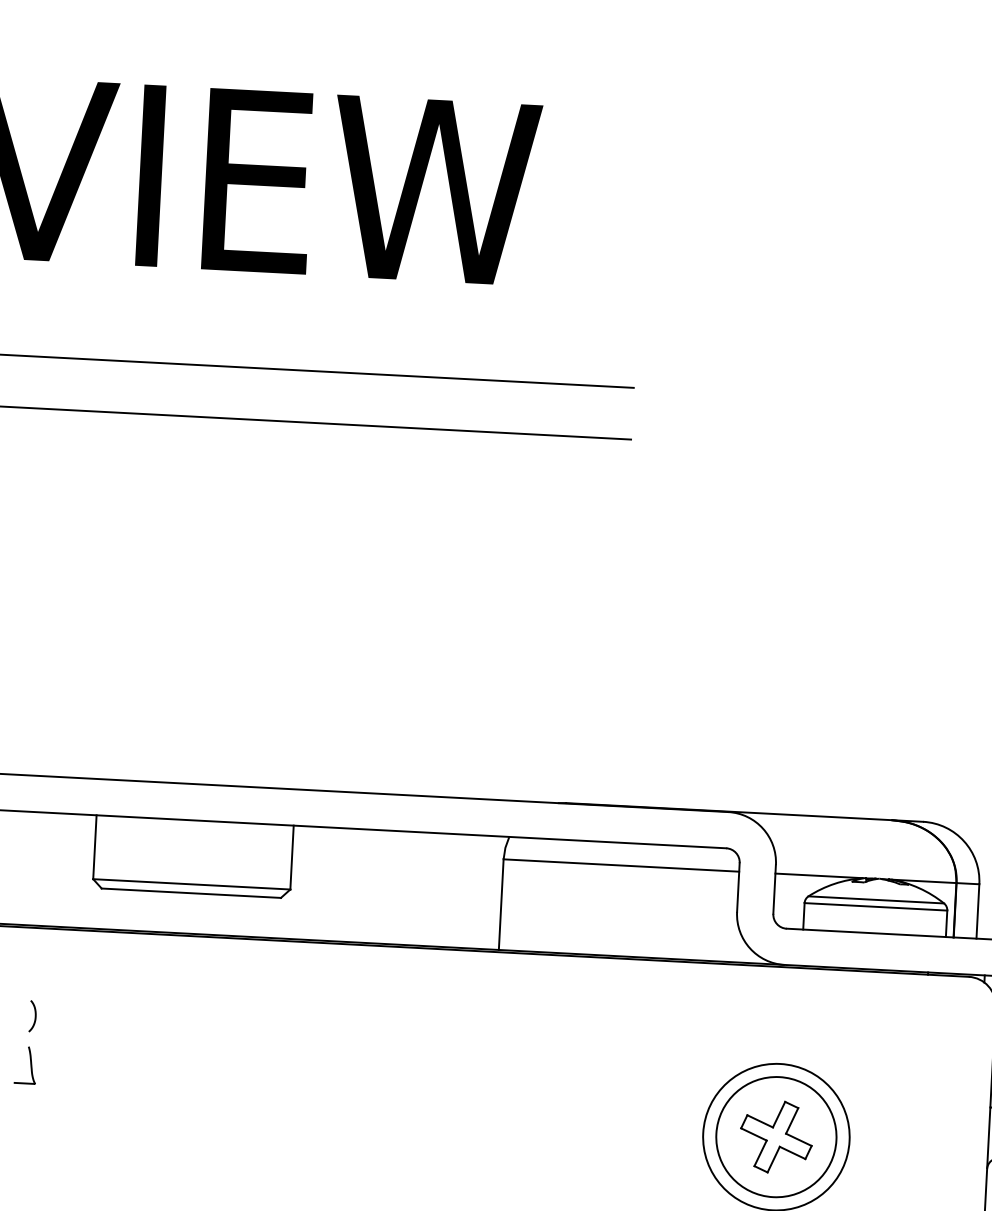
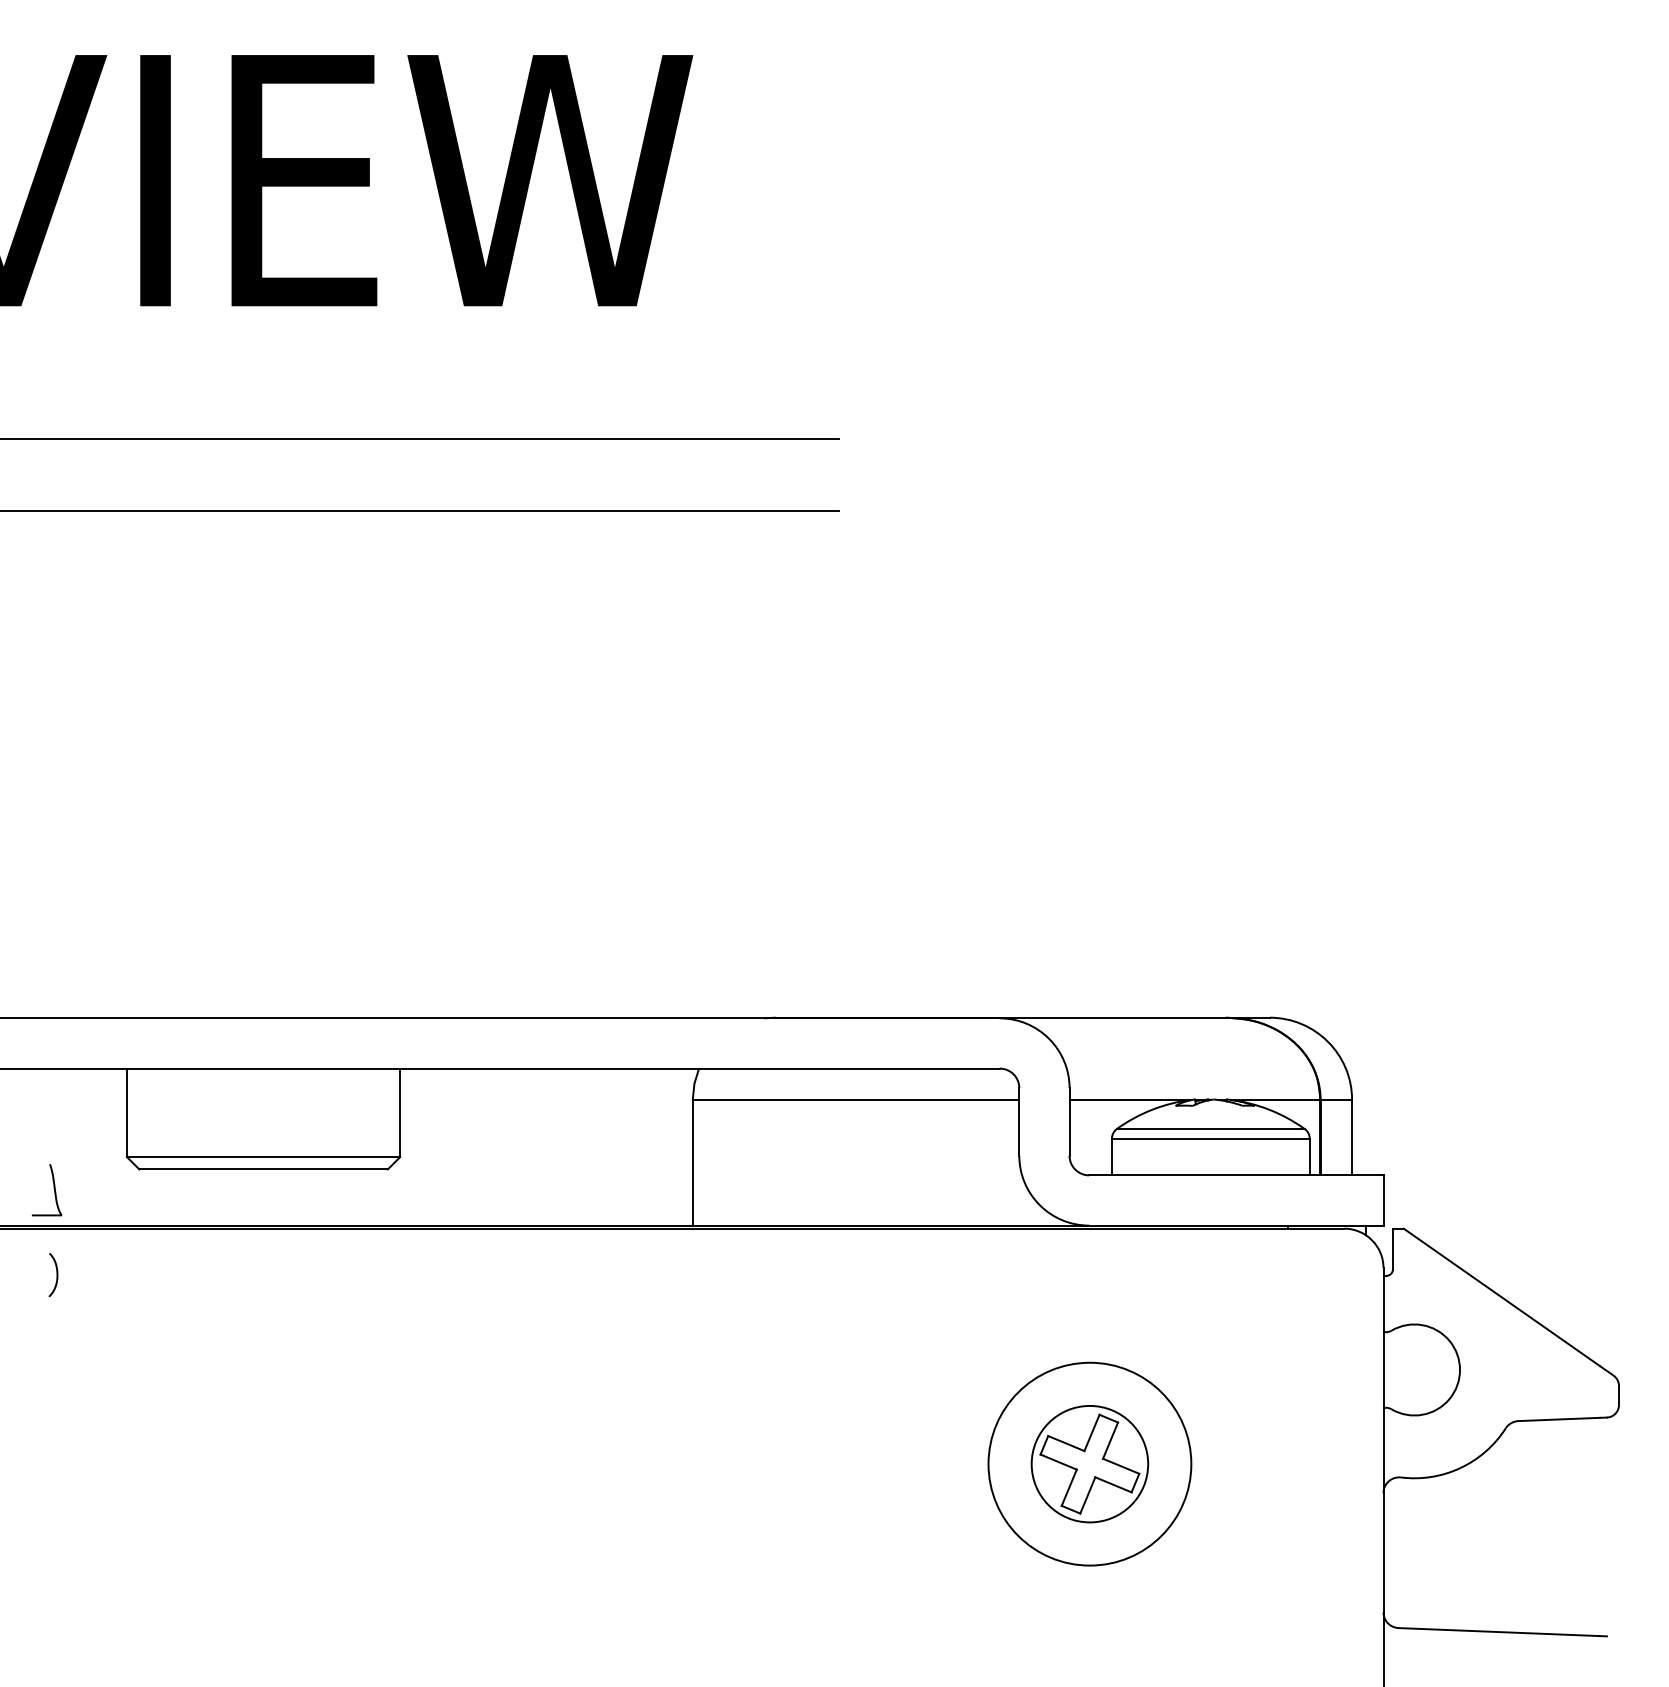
curve: (35, 1016) -> (56, 1275), moved
curve: (30, 1064) -> (53, 1188), moved
circle: (776, 1136) -> (1089, 1463), size x0.7

